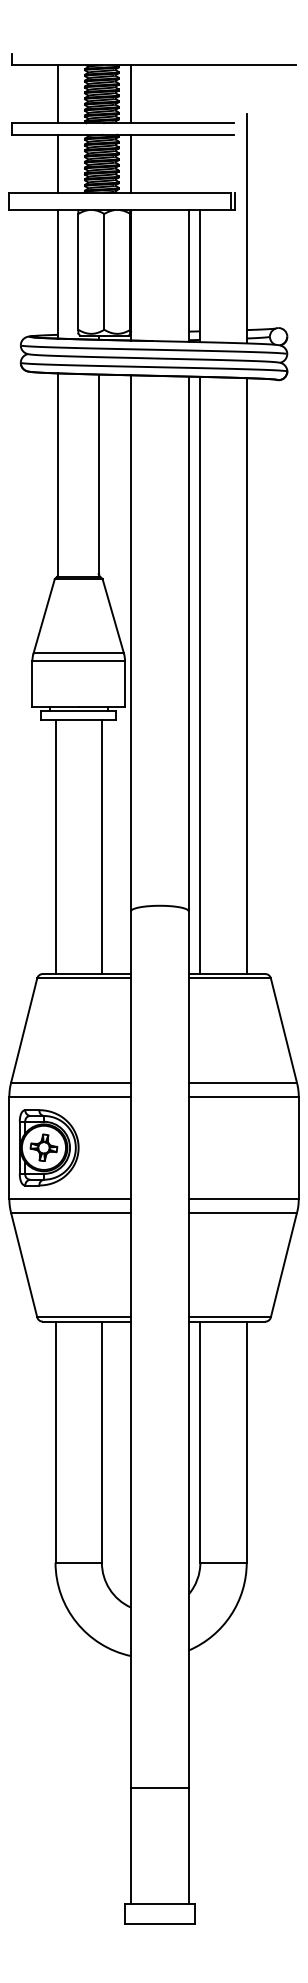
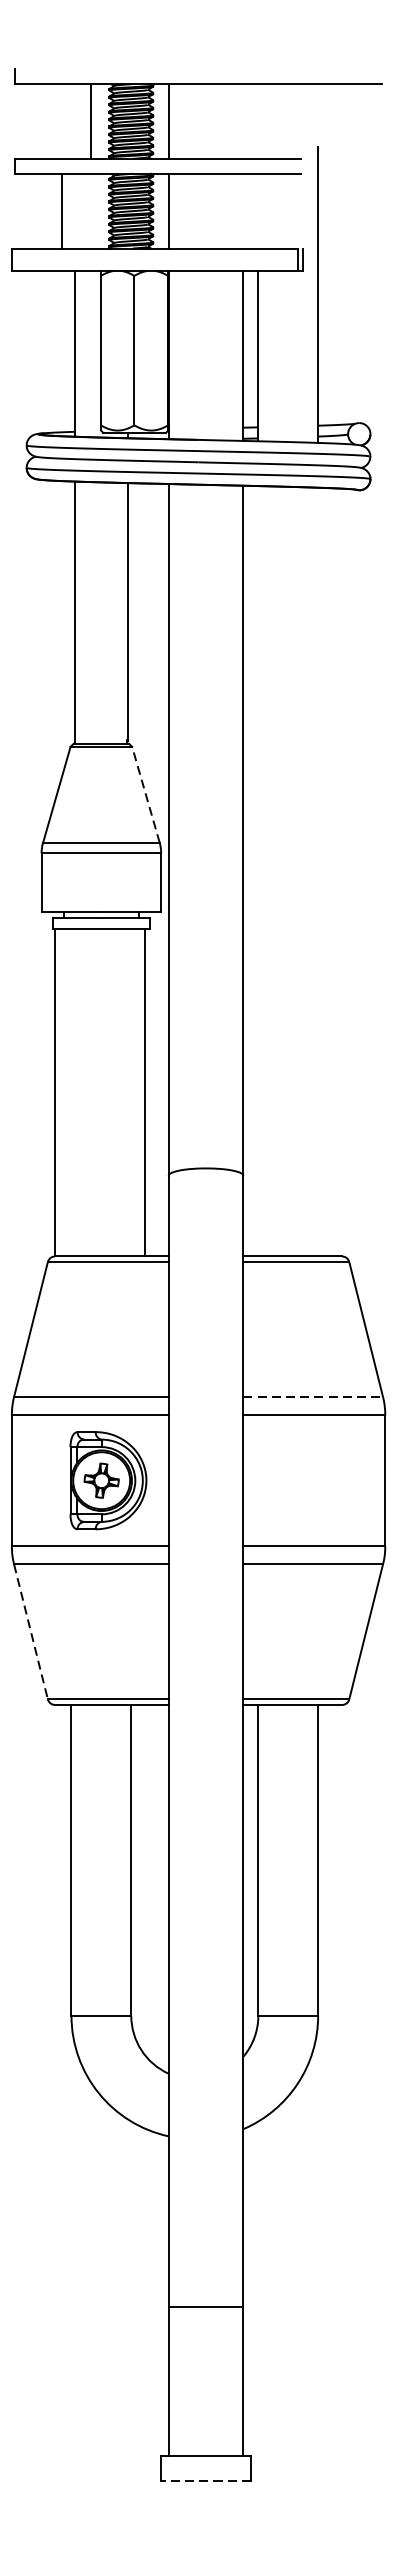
line: (58, 94) -> (90, 121), moved
line: (58, 163) -> (62, 210), moved
line: (113, 616) -> (146, 795), solid -> dashed
line: (200, 675) -> (258, 871), removed
line: (246, 676) -> (317, 872), removed
line: (55, 847) -> (54, 1093), moved
line: (101, 847) -> (144, 1093), moved
line: (243, 1082) -> (313, 1396), solid -> dashed
part: (48, 1147) -> (107, 1480), moved
line: (24, 1265) -> (31, 1632), solid -> dashed
line: (159, 1923) -> (205, 2481), solid -> dashed

